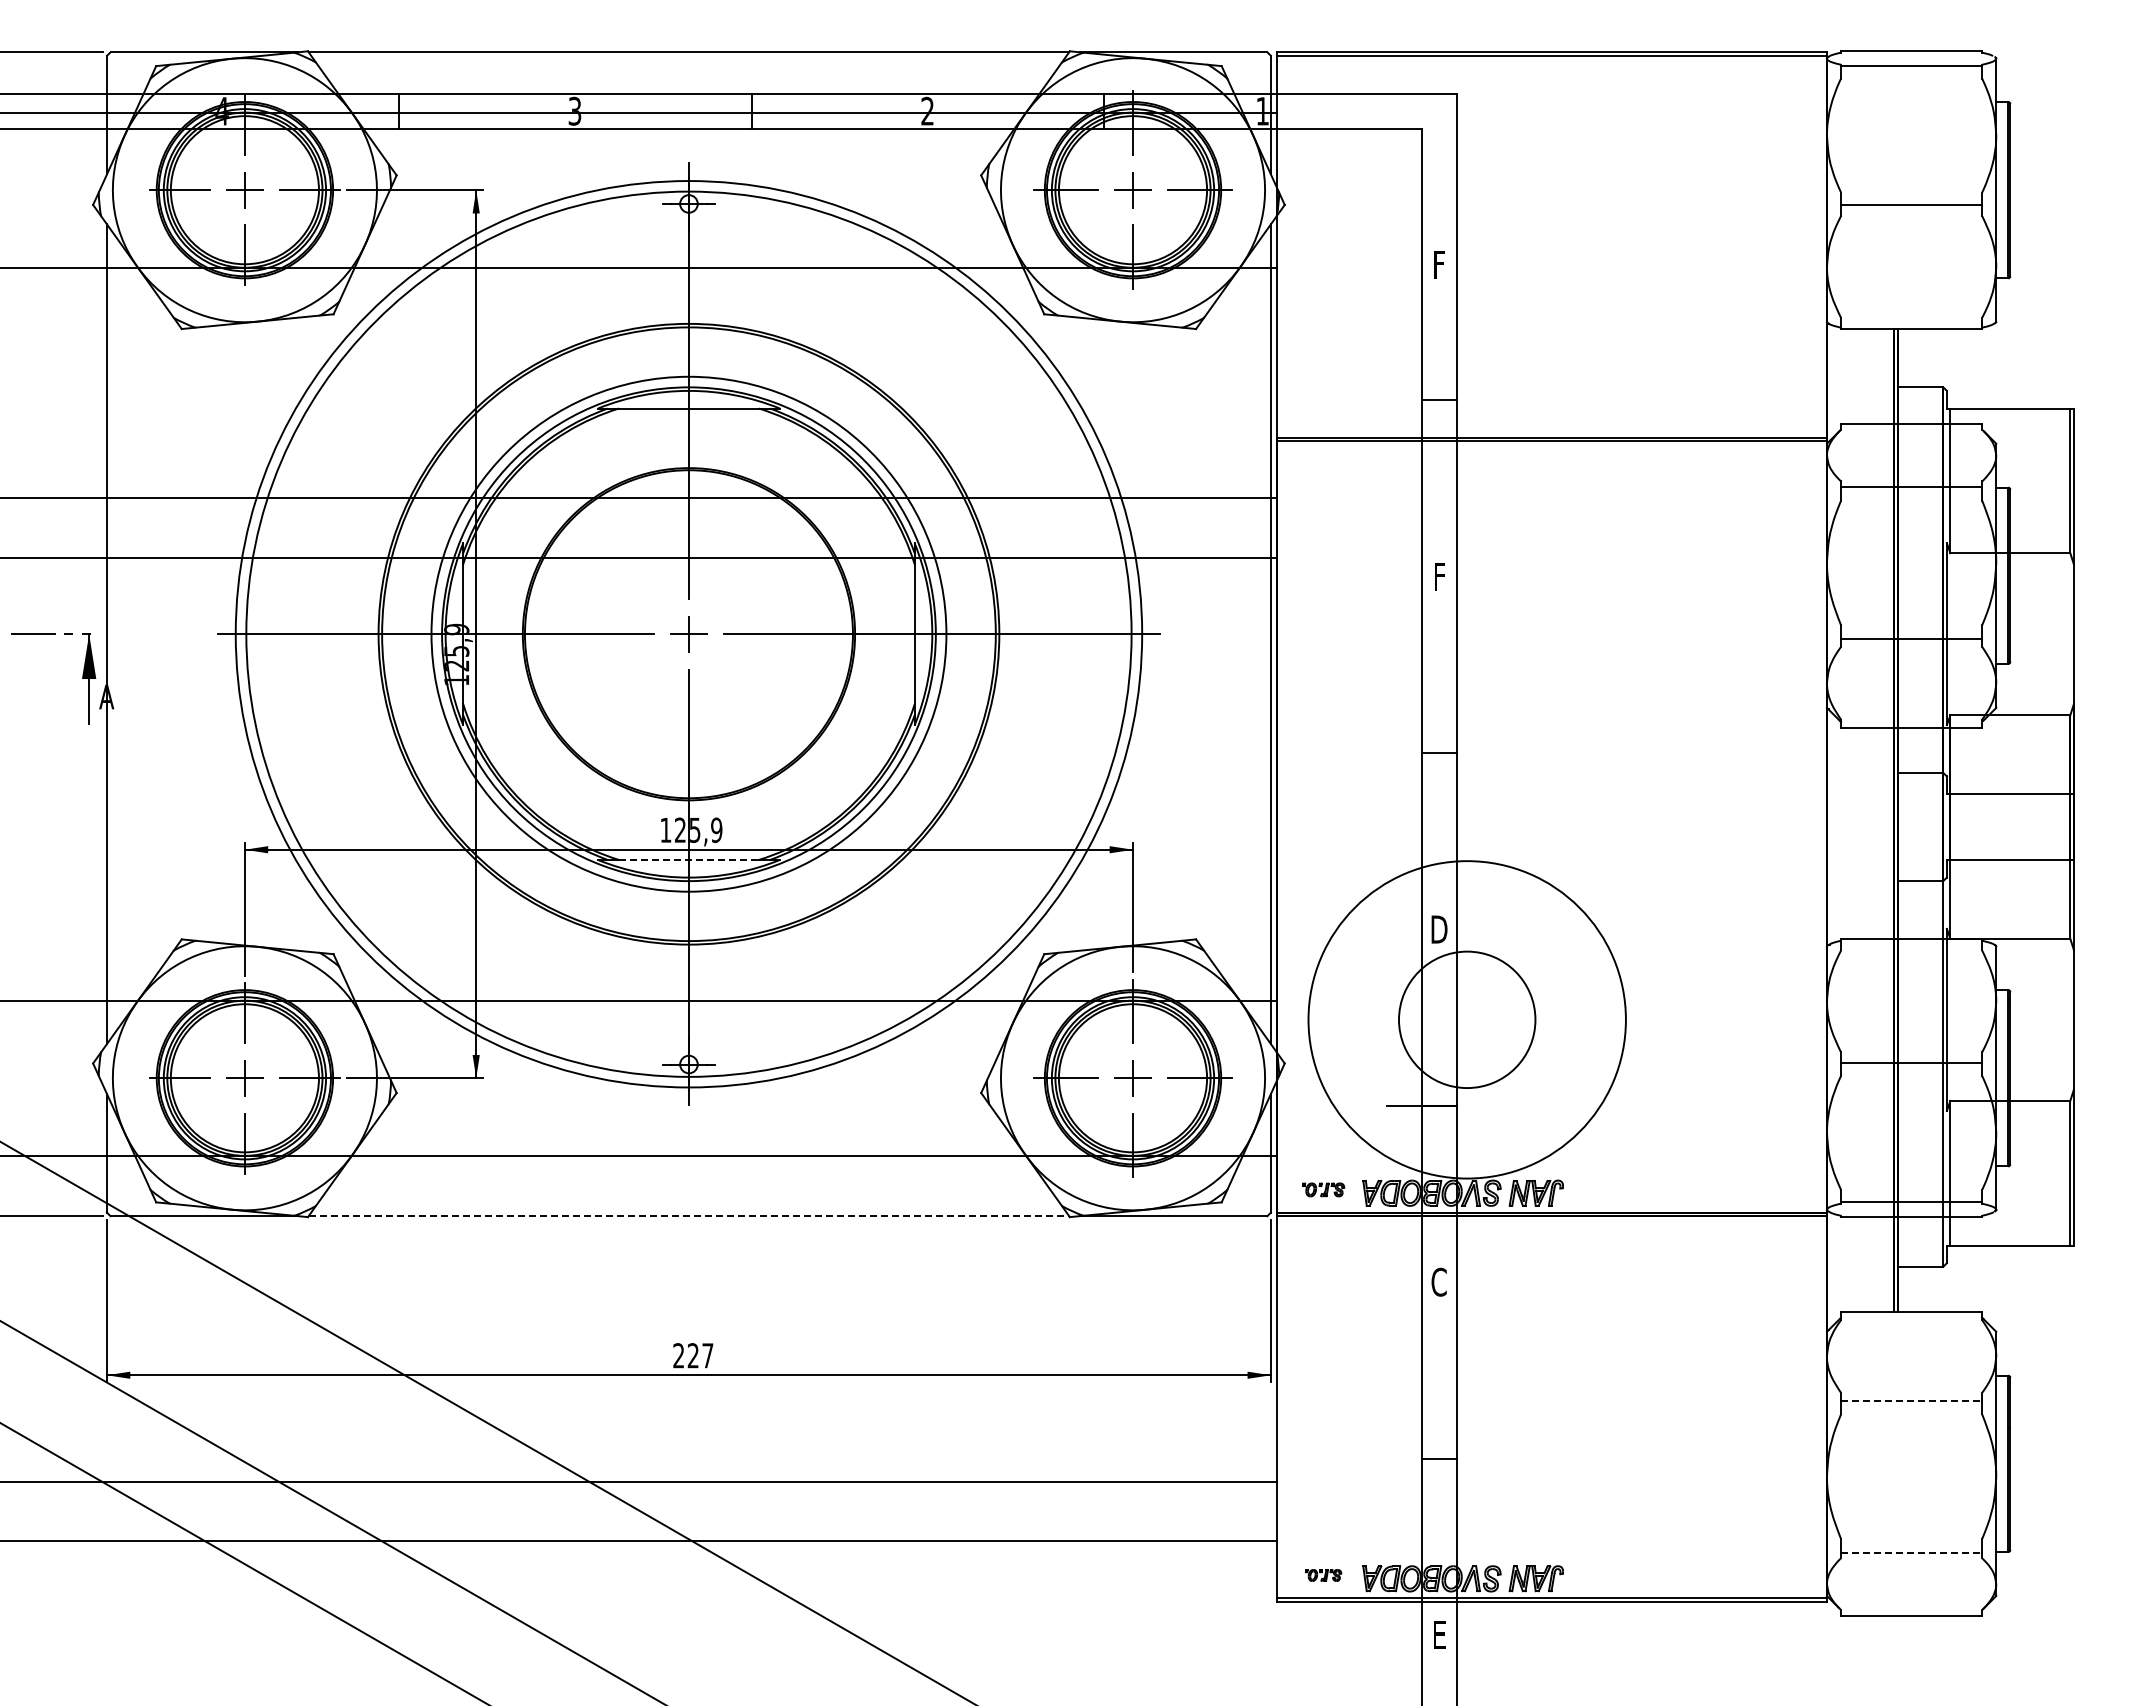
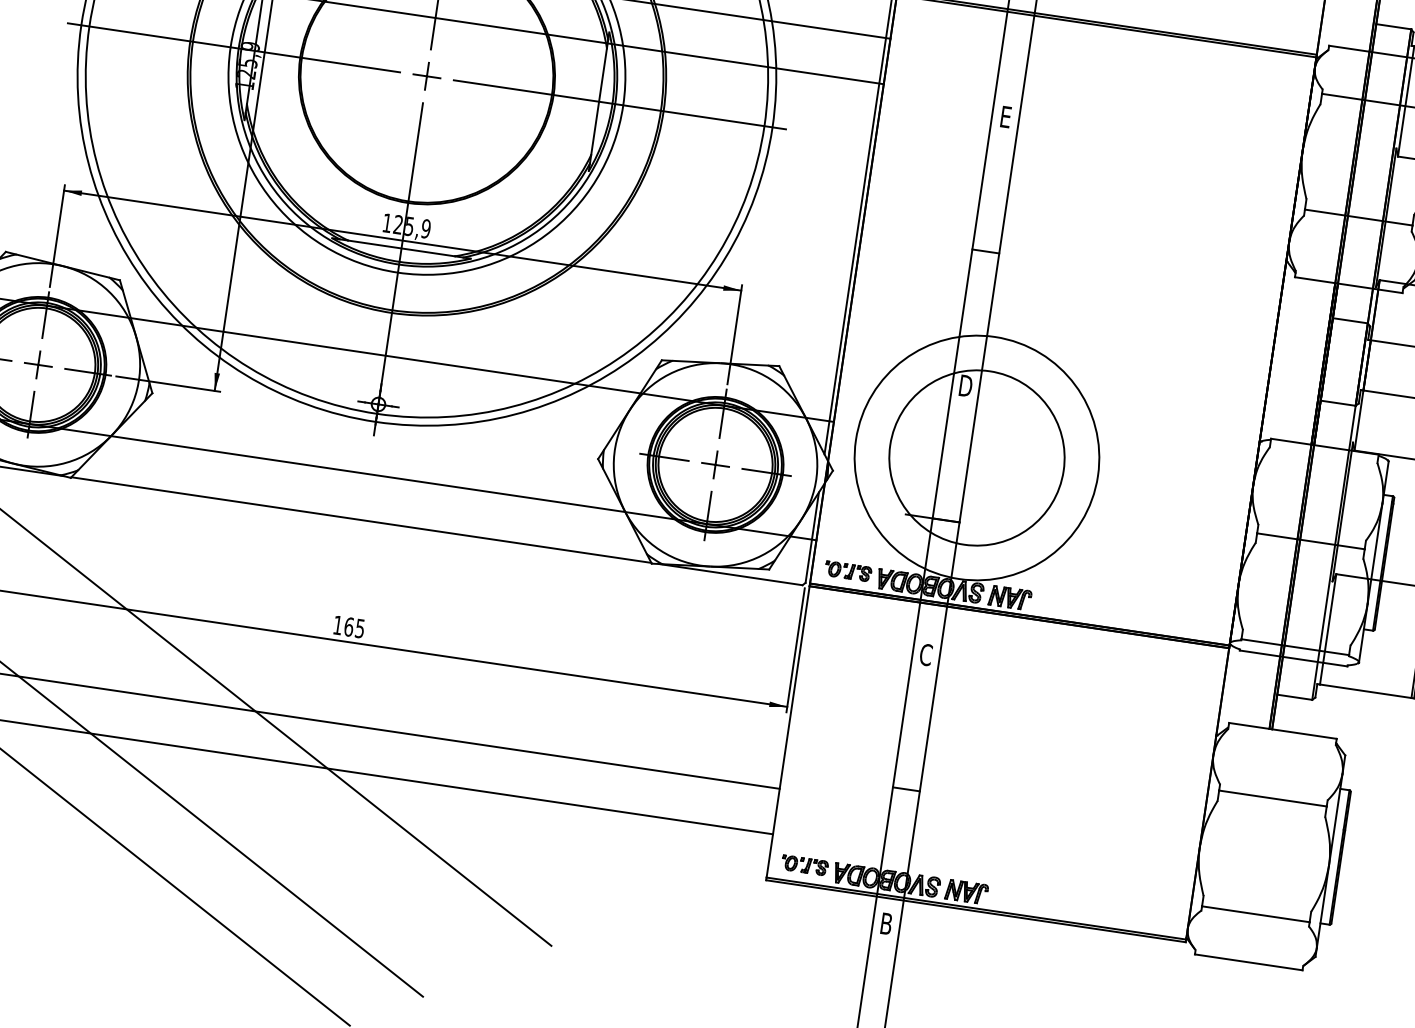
text: (1439, 576) -> (1005, 116), F -> E
line: (688, 859) -> (401, 248), dashed -> solid
circle: (1466, 1019) -> (976, 457), size x1.67
part: (1323, 1189) -> (848, 571), size x1.43
line: (689, 1216) -> (361, 520), dashed -> solid
text: (693, 1355) -> (349, 626), 227 -> 165
line: (1911, 1400) -> (1272, 798), dashed -> solid
line: (1911, 1552) -> (1255, 914), dashed -> solid
part: (1323, 1575) -> (804, 865), size x1.67
text: (1439, 1634) -> (886, 923), E -> B

